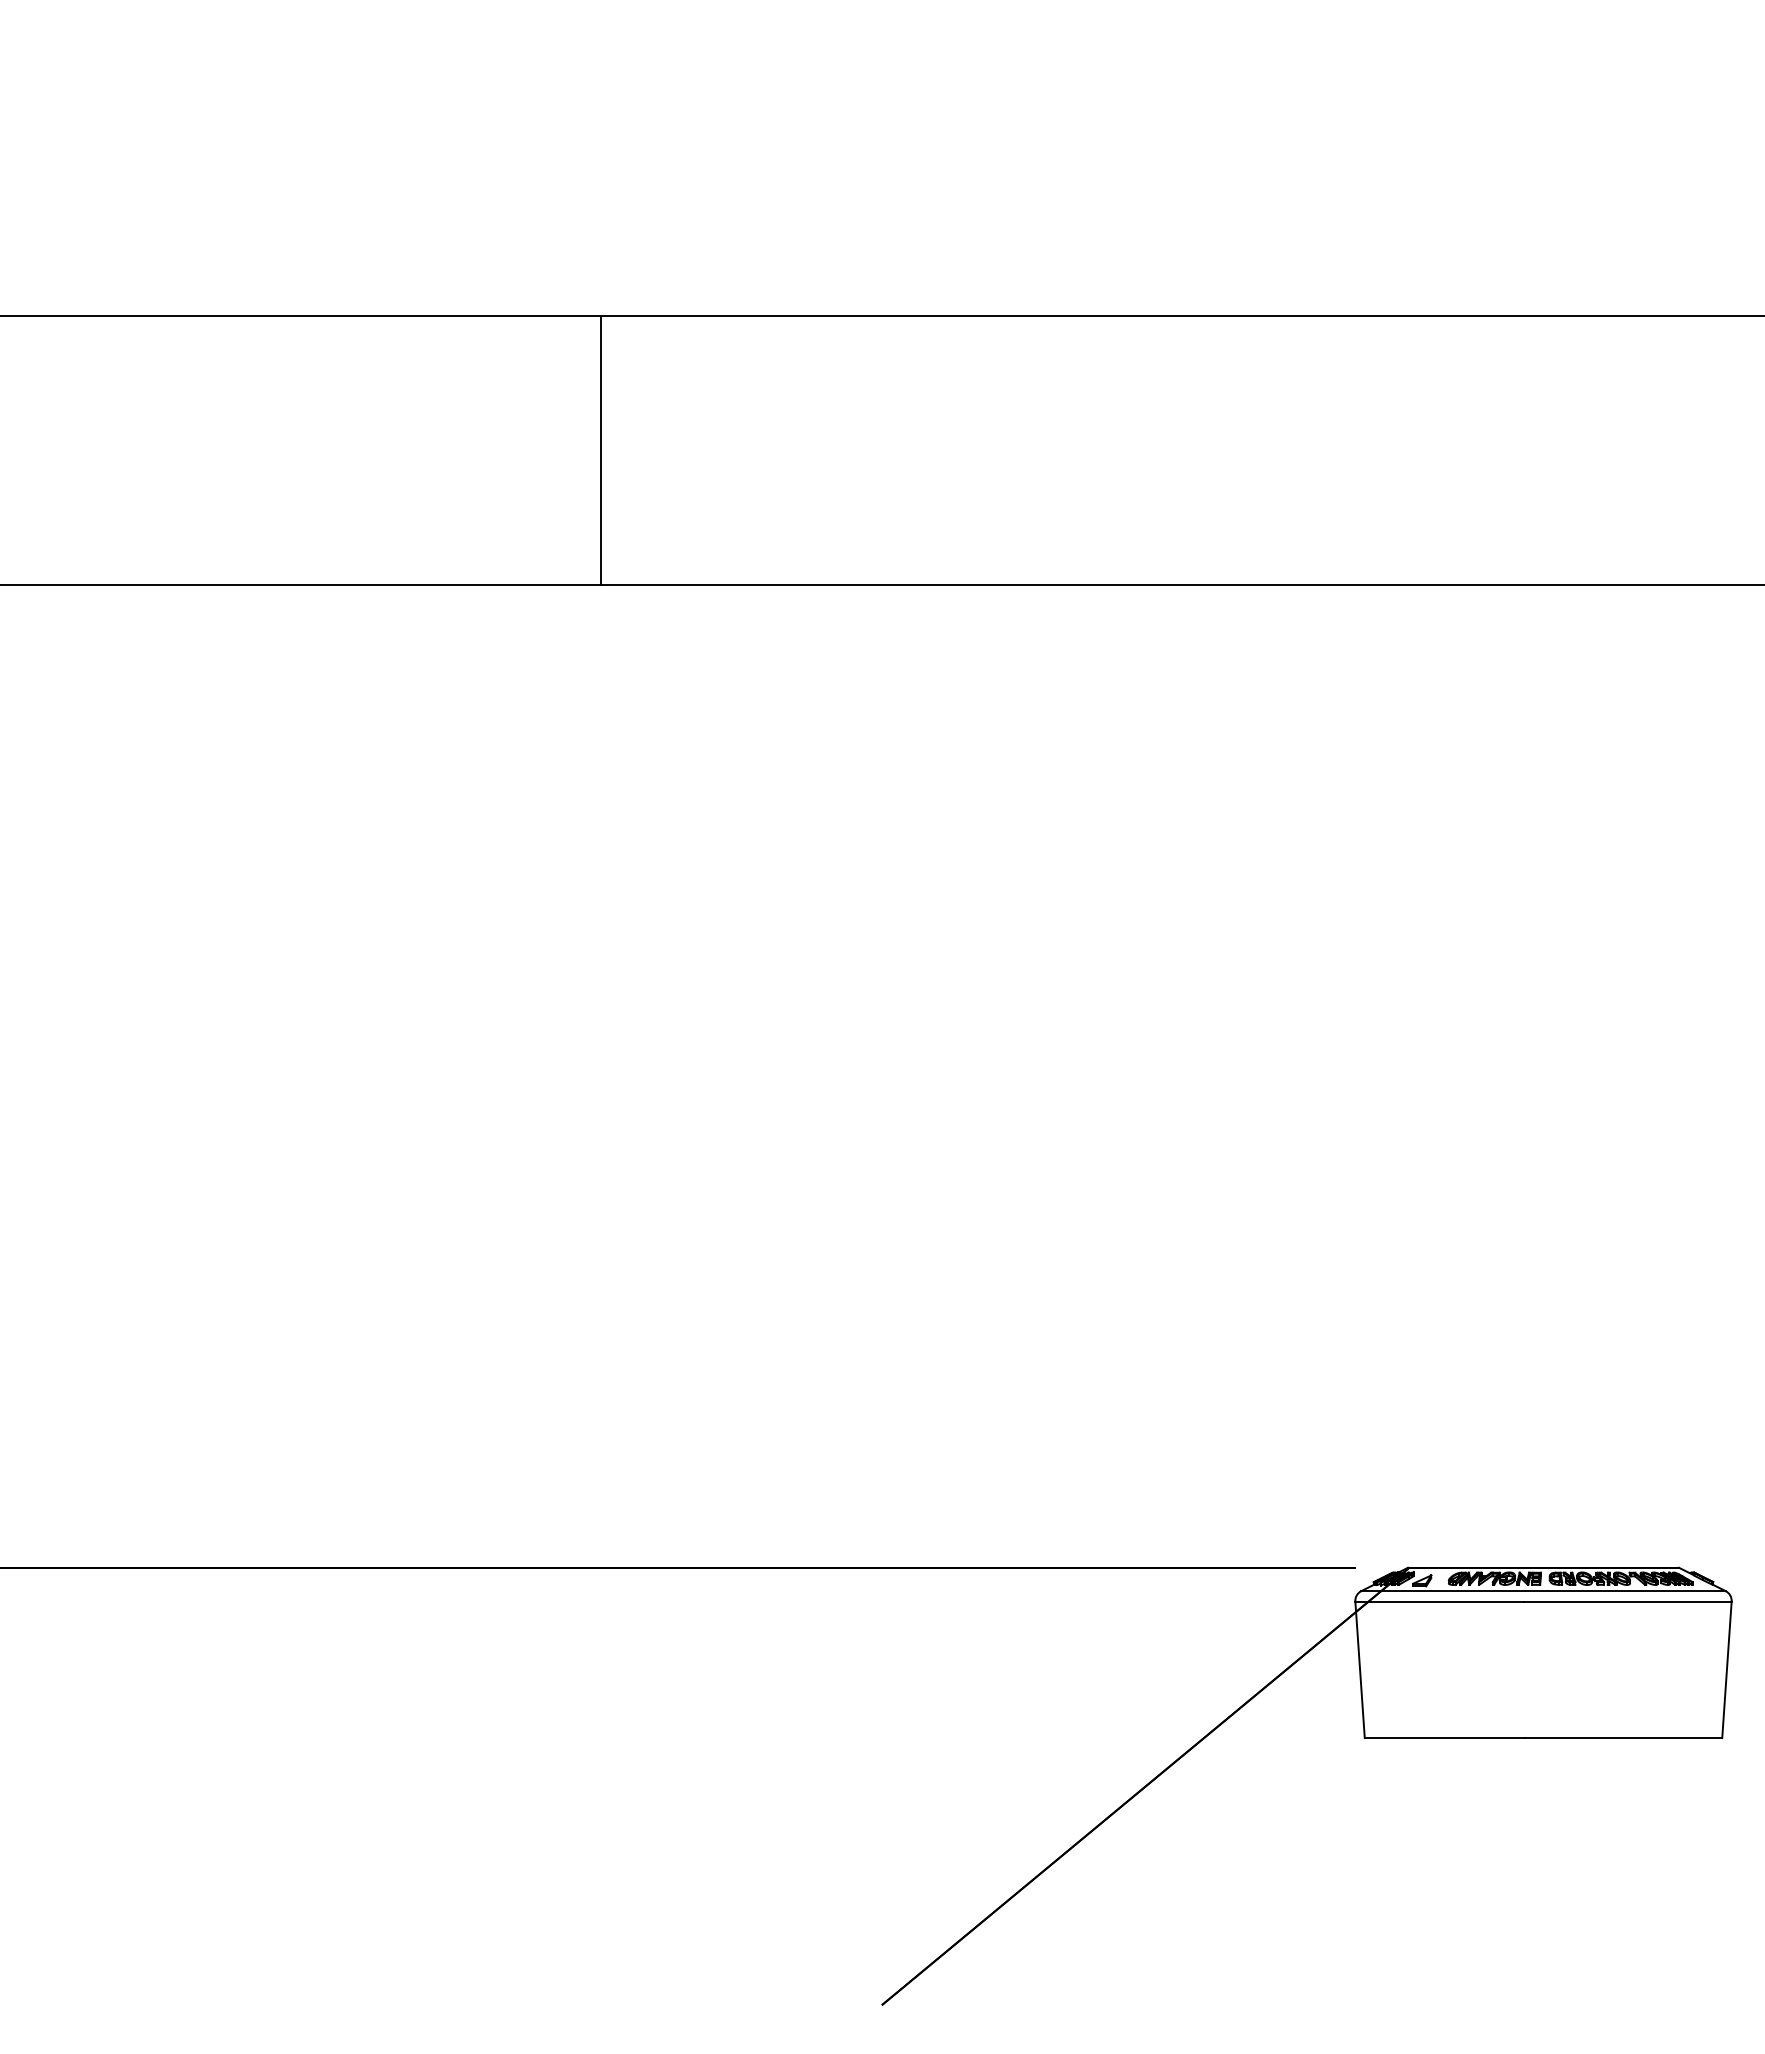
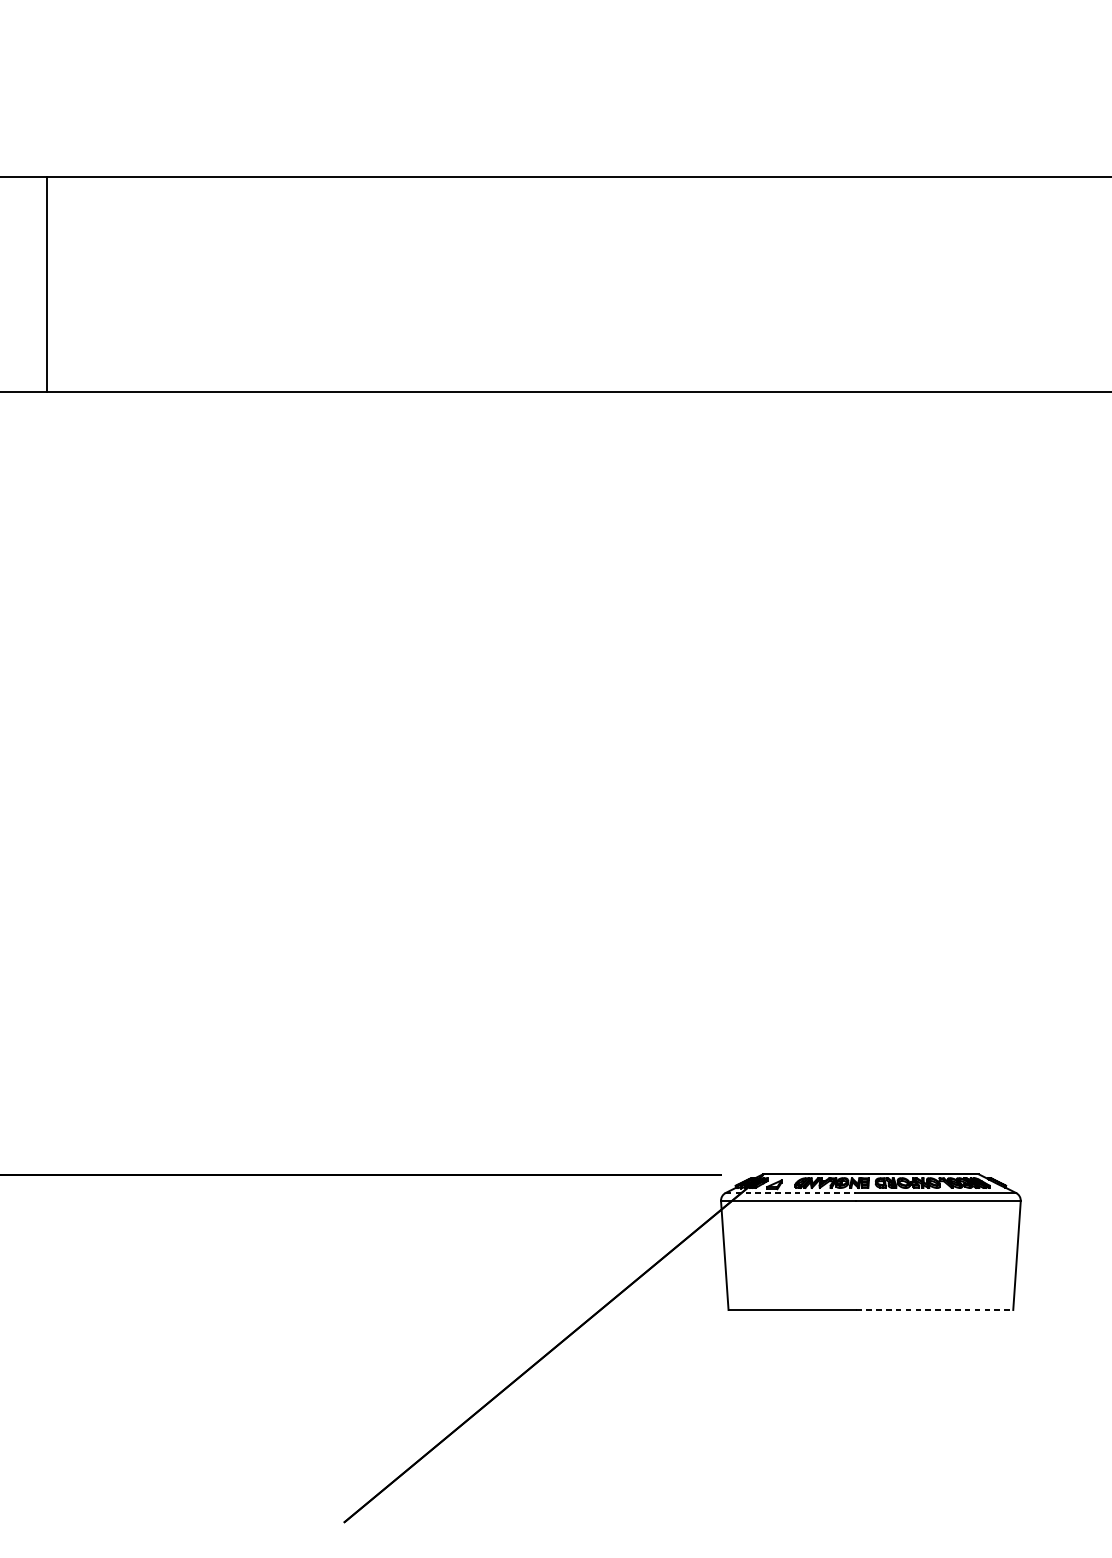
line: (600, 450) -> (46, 284), moved
line: (1443, 1591) -> (791, 1193), solid -> dashed
line: (1623, 1738) -> (934, 1310), solid -> dashed

